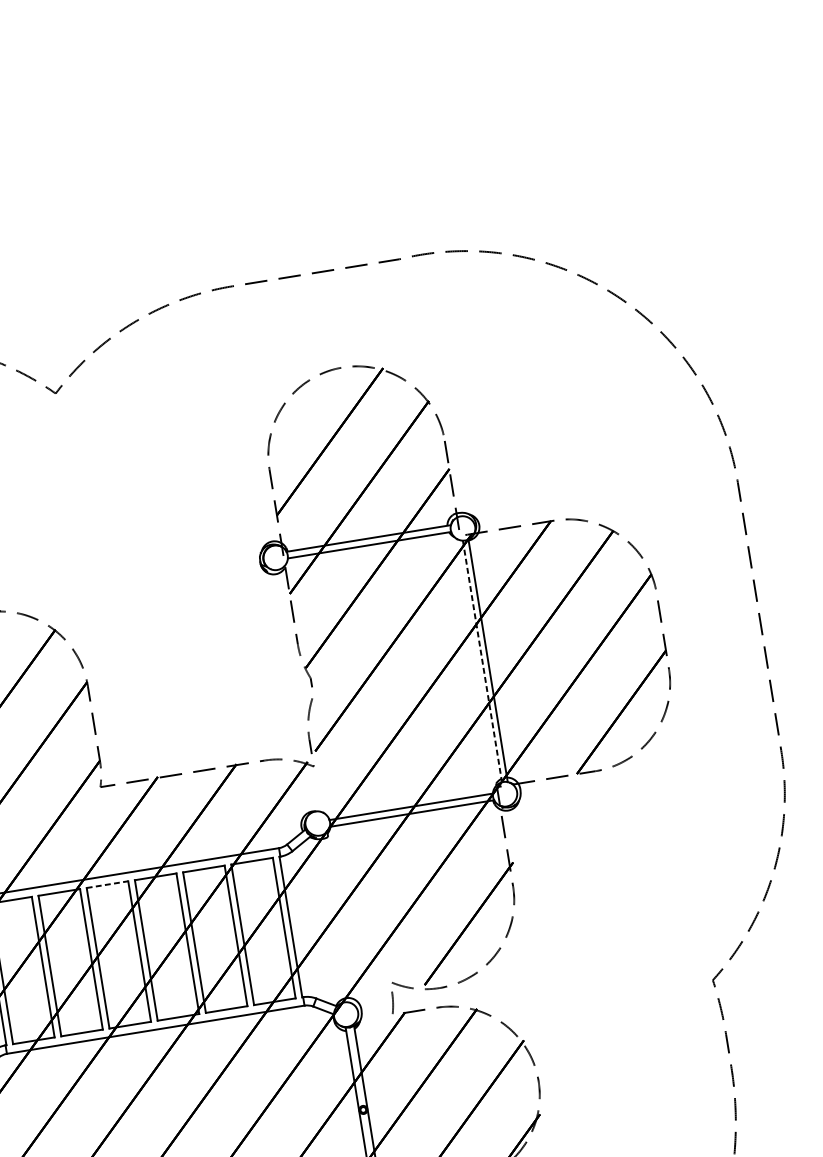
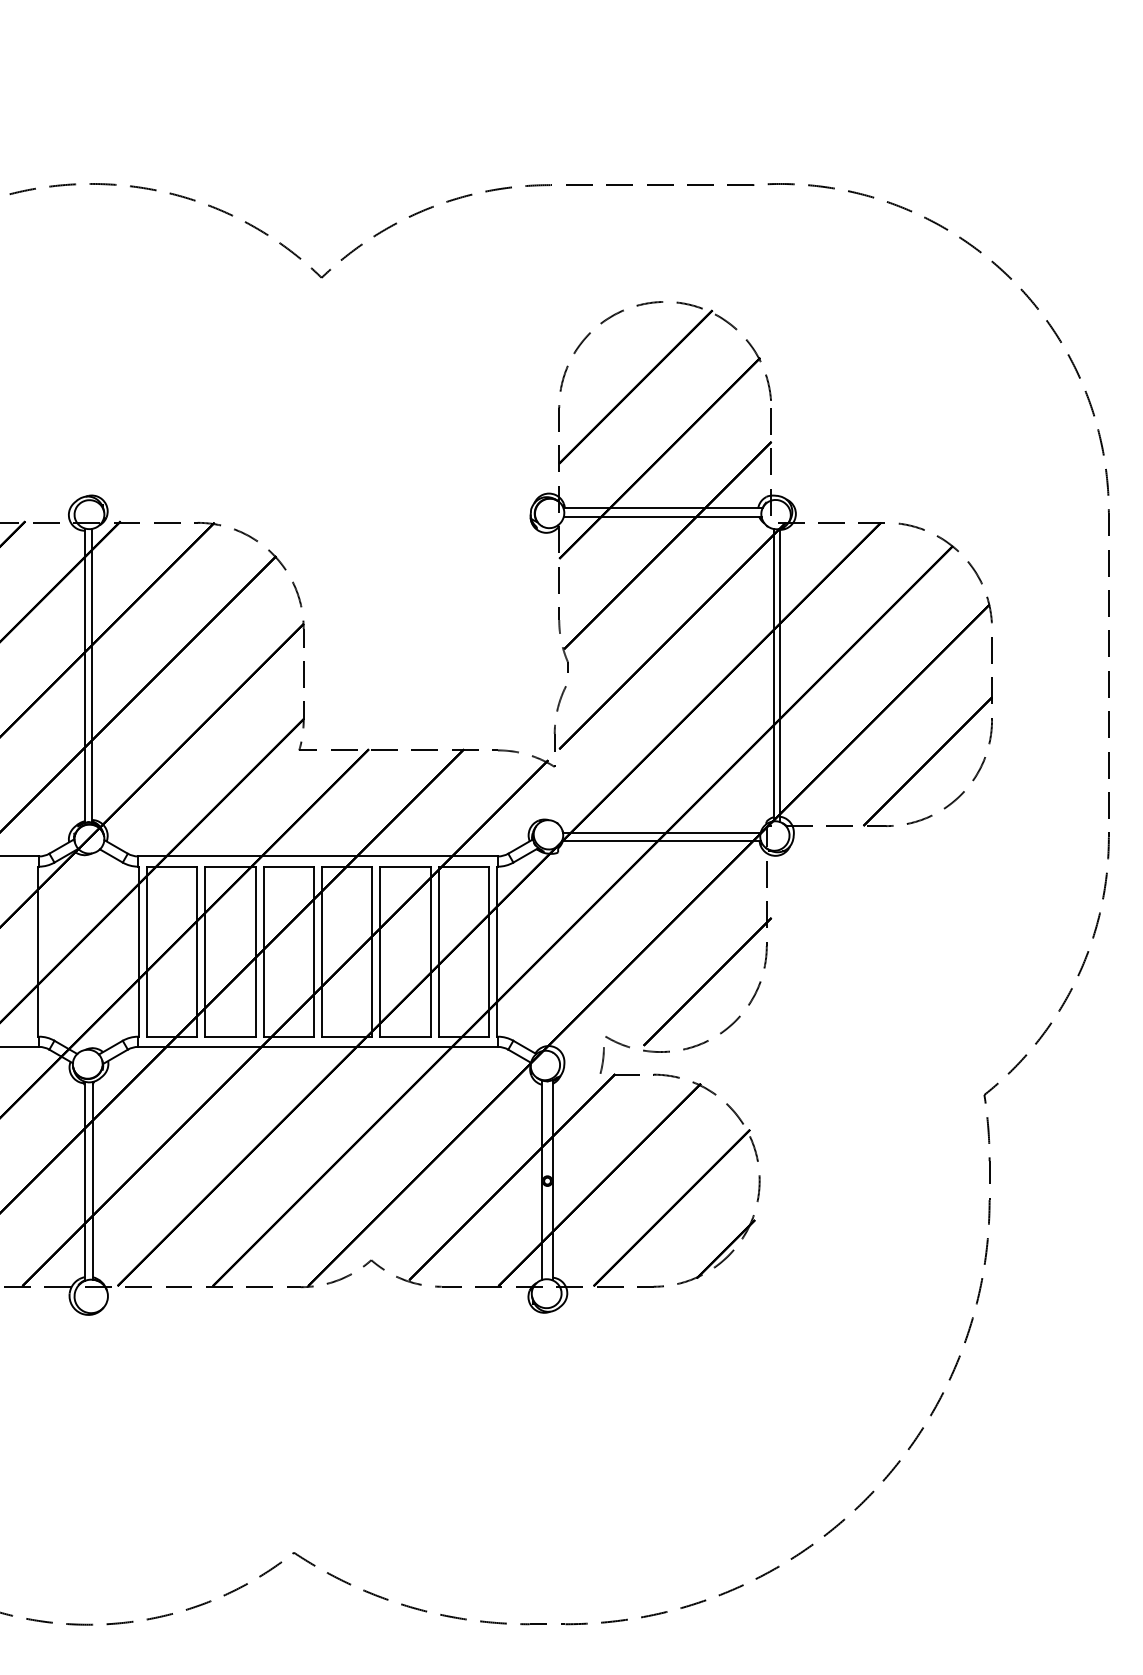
line: (482, 661) -> (773, 675), dashed -> solid
line: (107, 884) -> (289, 866), dashed -> solid

